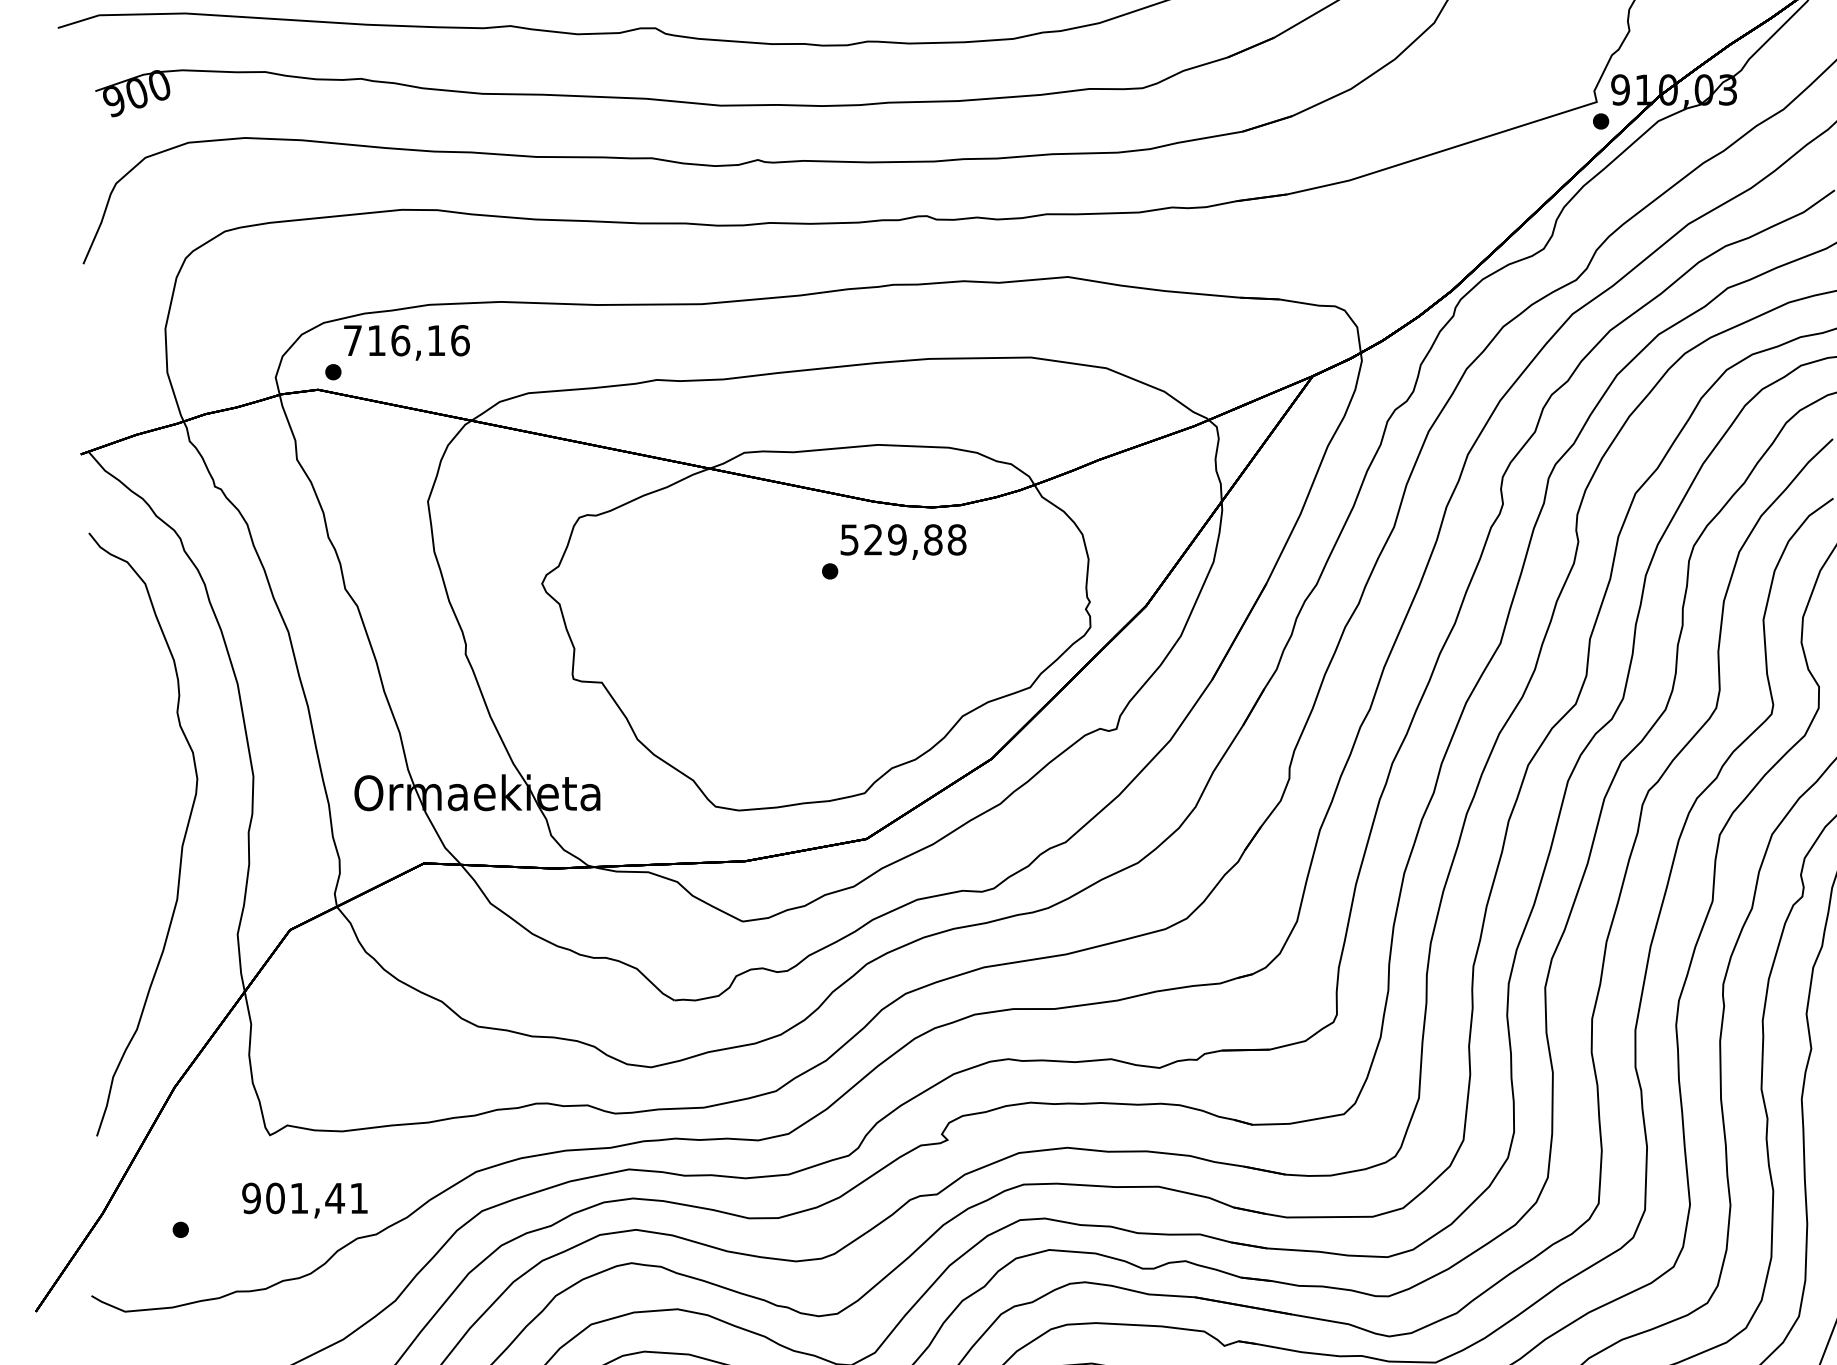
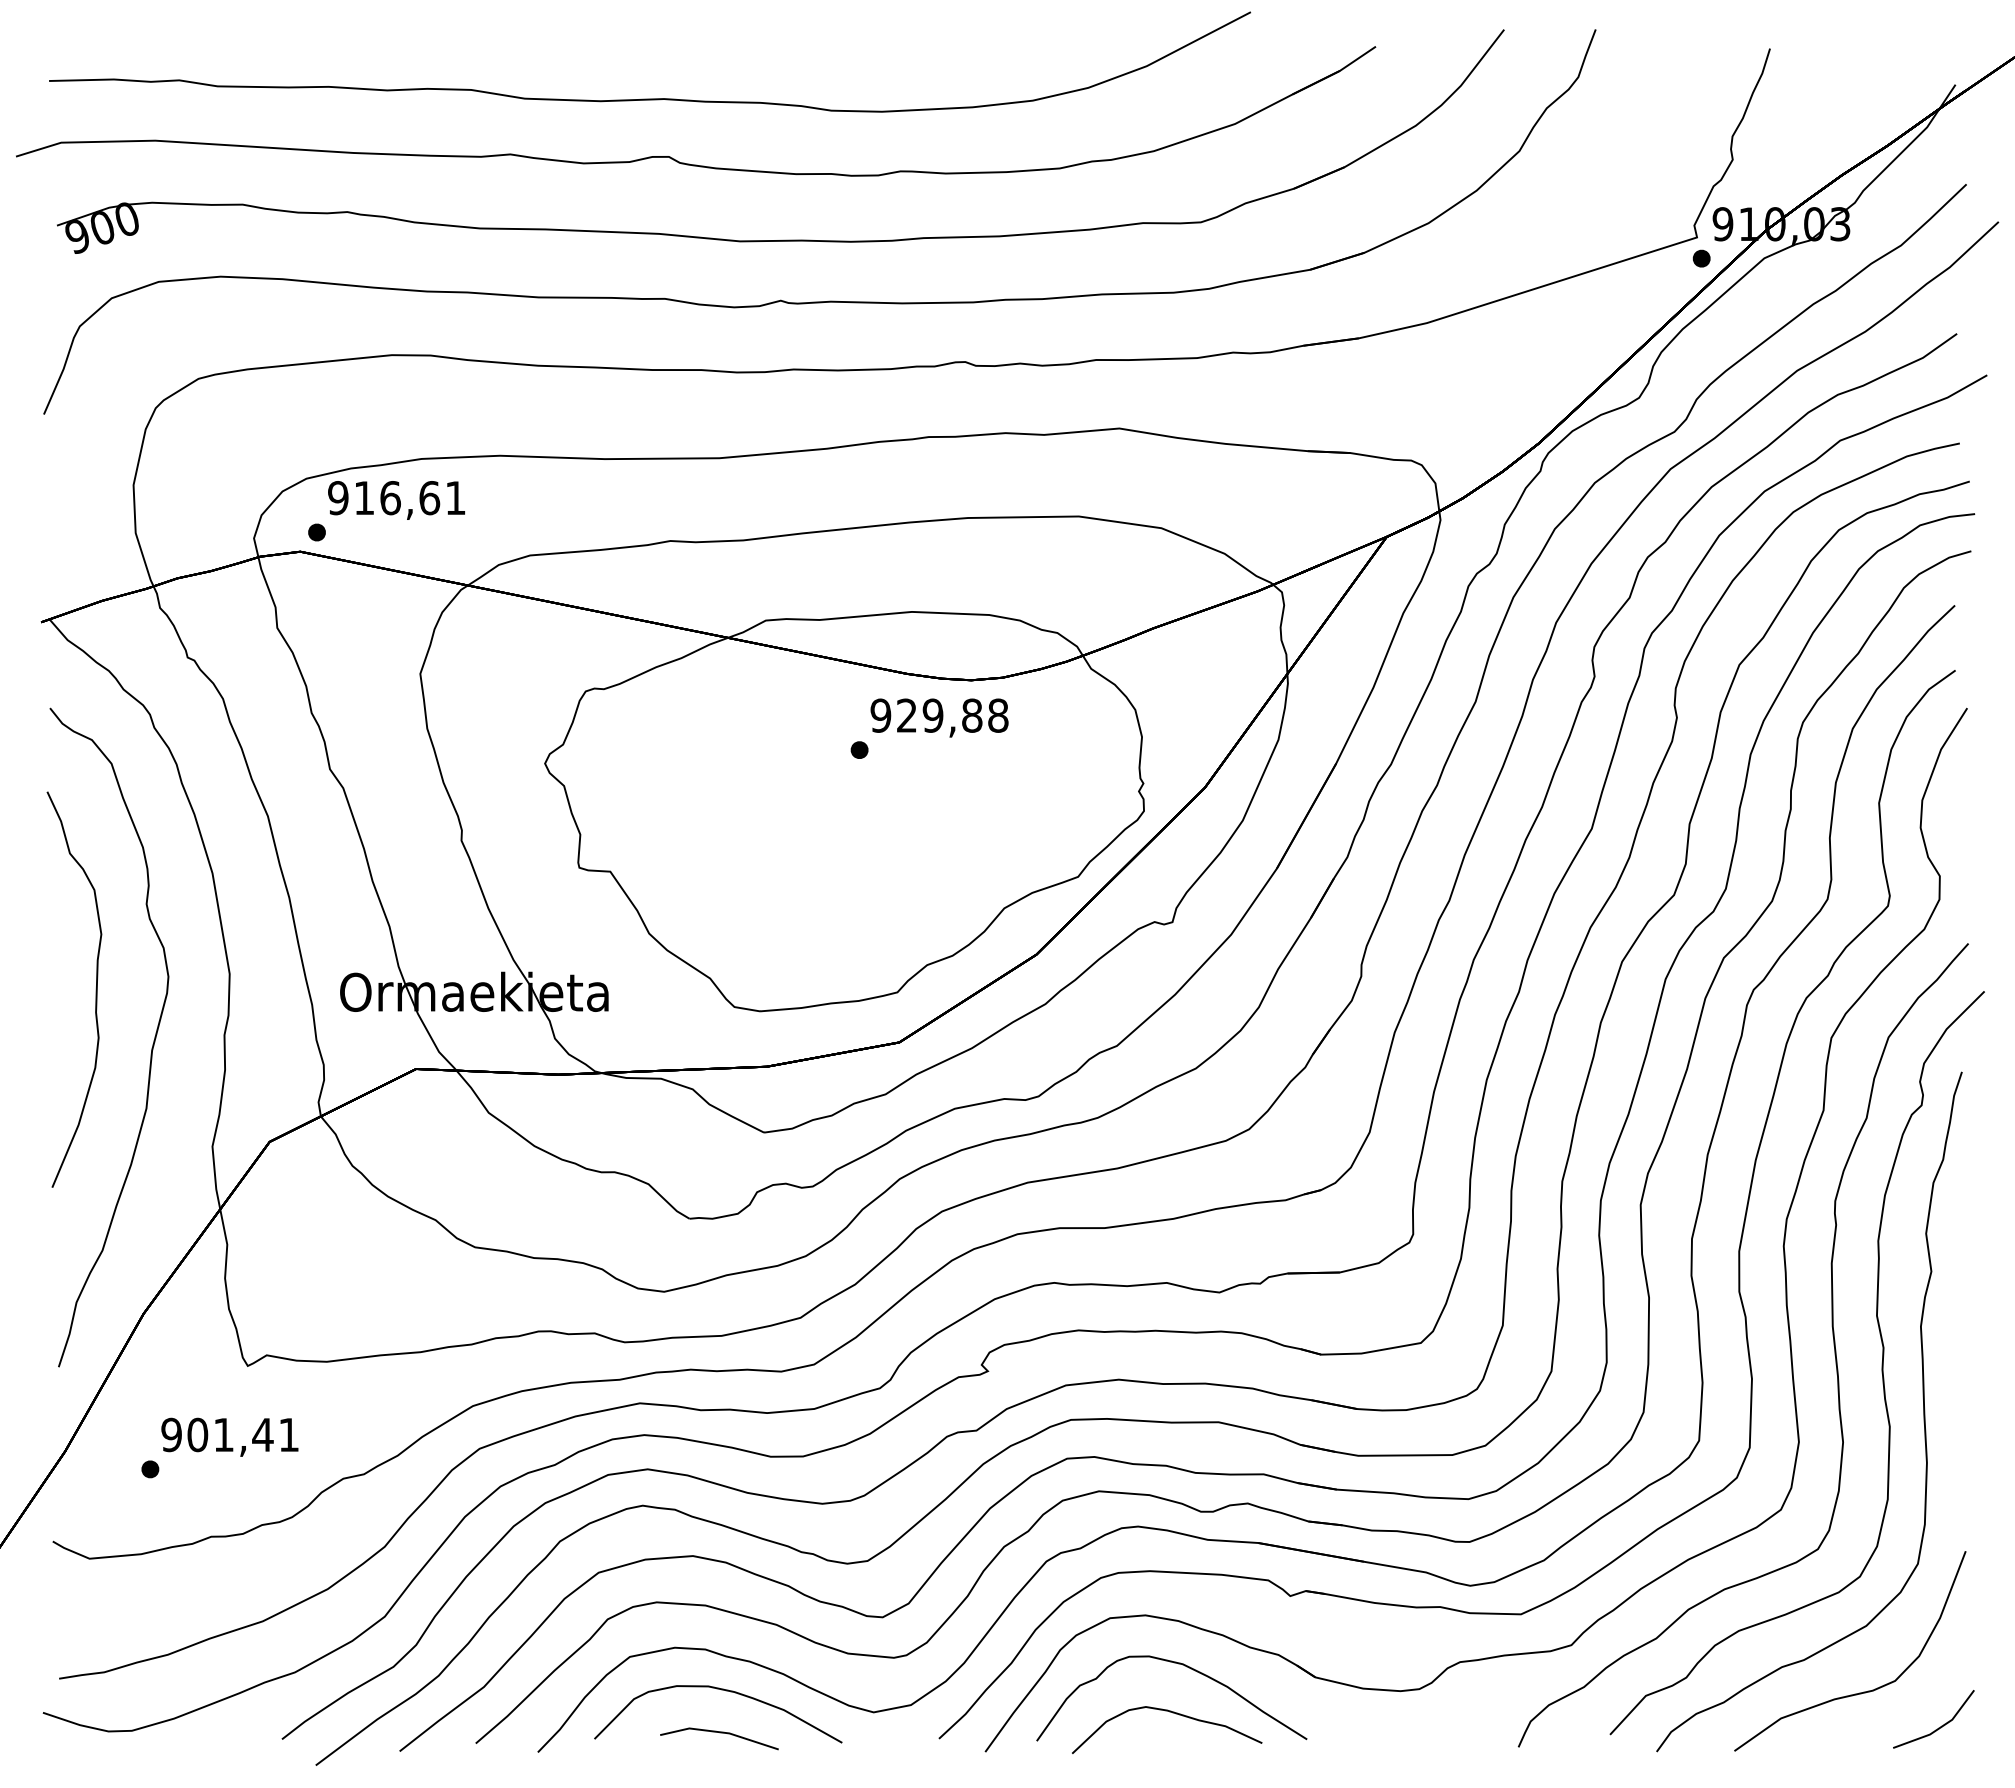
text: (407, 341) -> (397, 498), 716,16 -> 916,61
text: (849, 539) -> (880, 715), 529,88 -> 929,88
curve: (130, 790) -> (95, 989), added
text: (304, 1199) -> (229, 1436), moved

